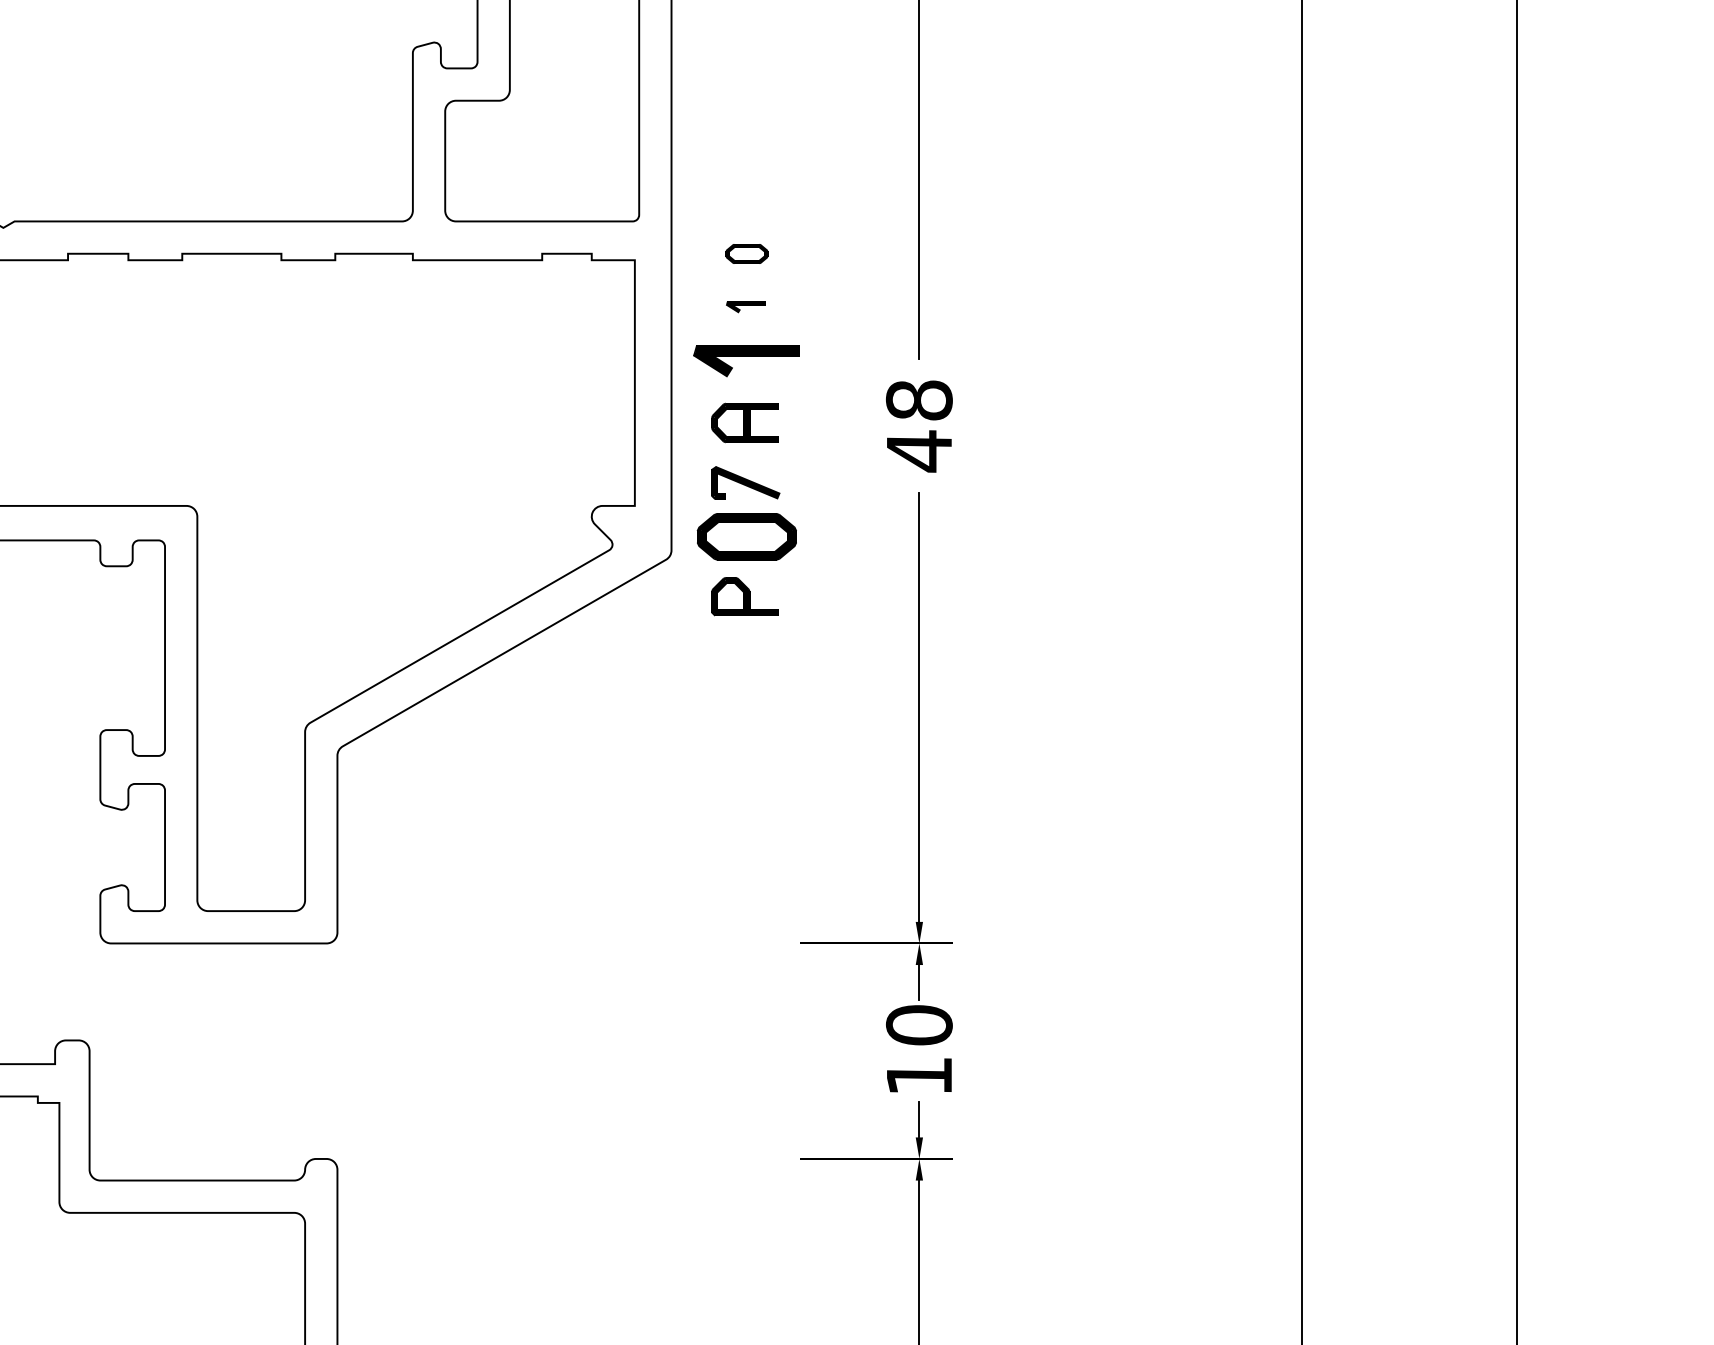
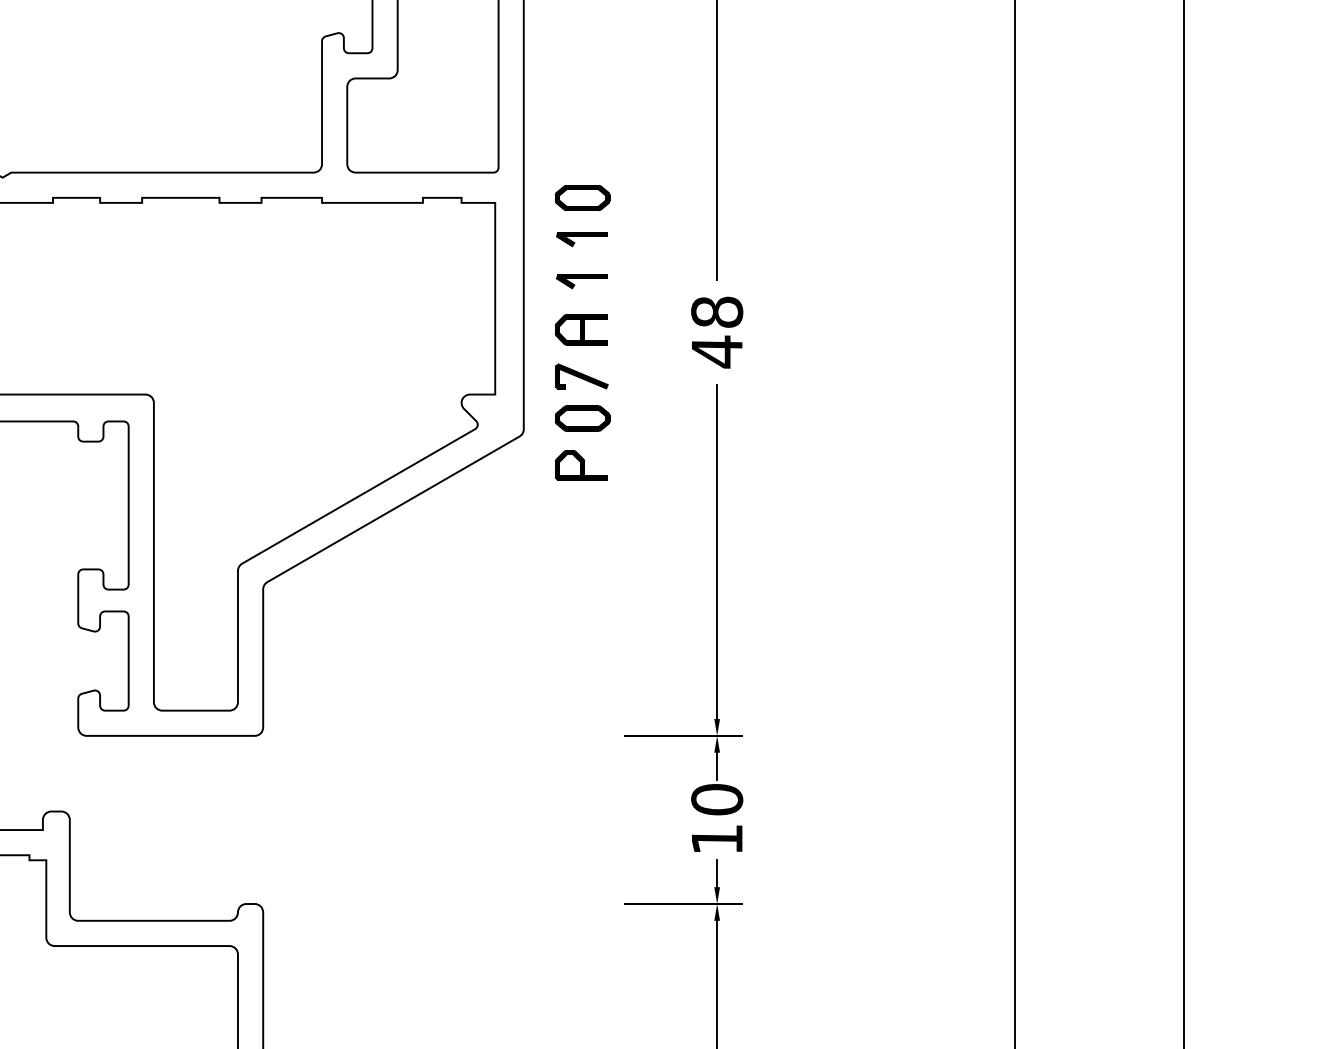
part: (746, 253) -> (582, 197), size x1.67
part: (745, 307) -> (581, 239), size x1.67
part: (745, 360) -> (581, 281), size x0.62
part: (746, 536) -> (582, 418), size x0.71

